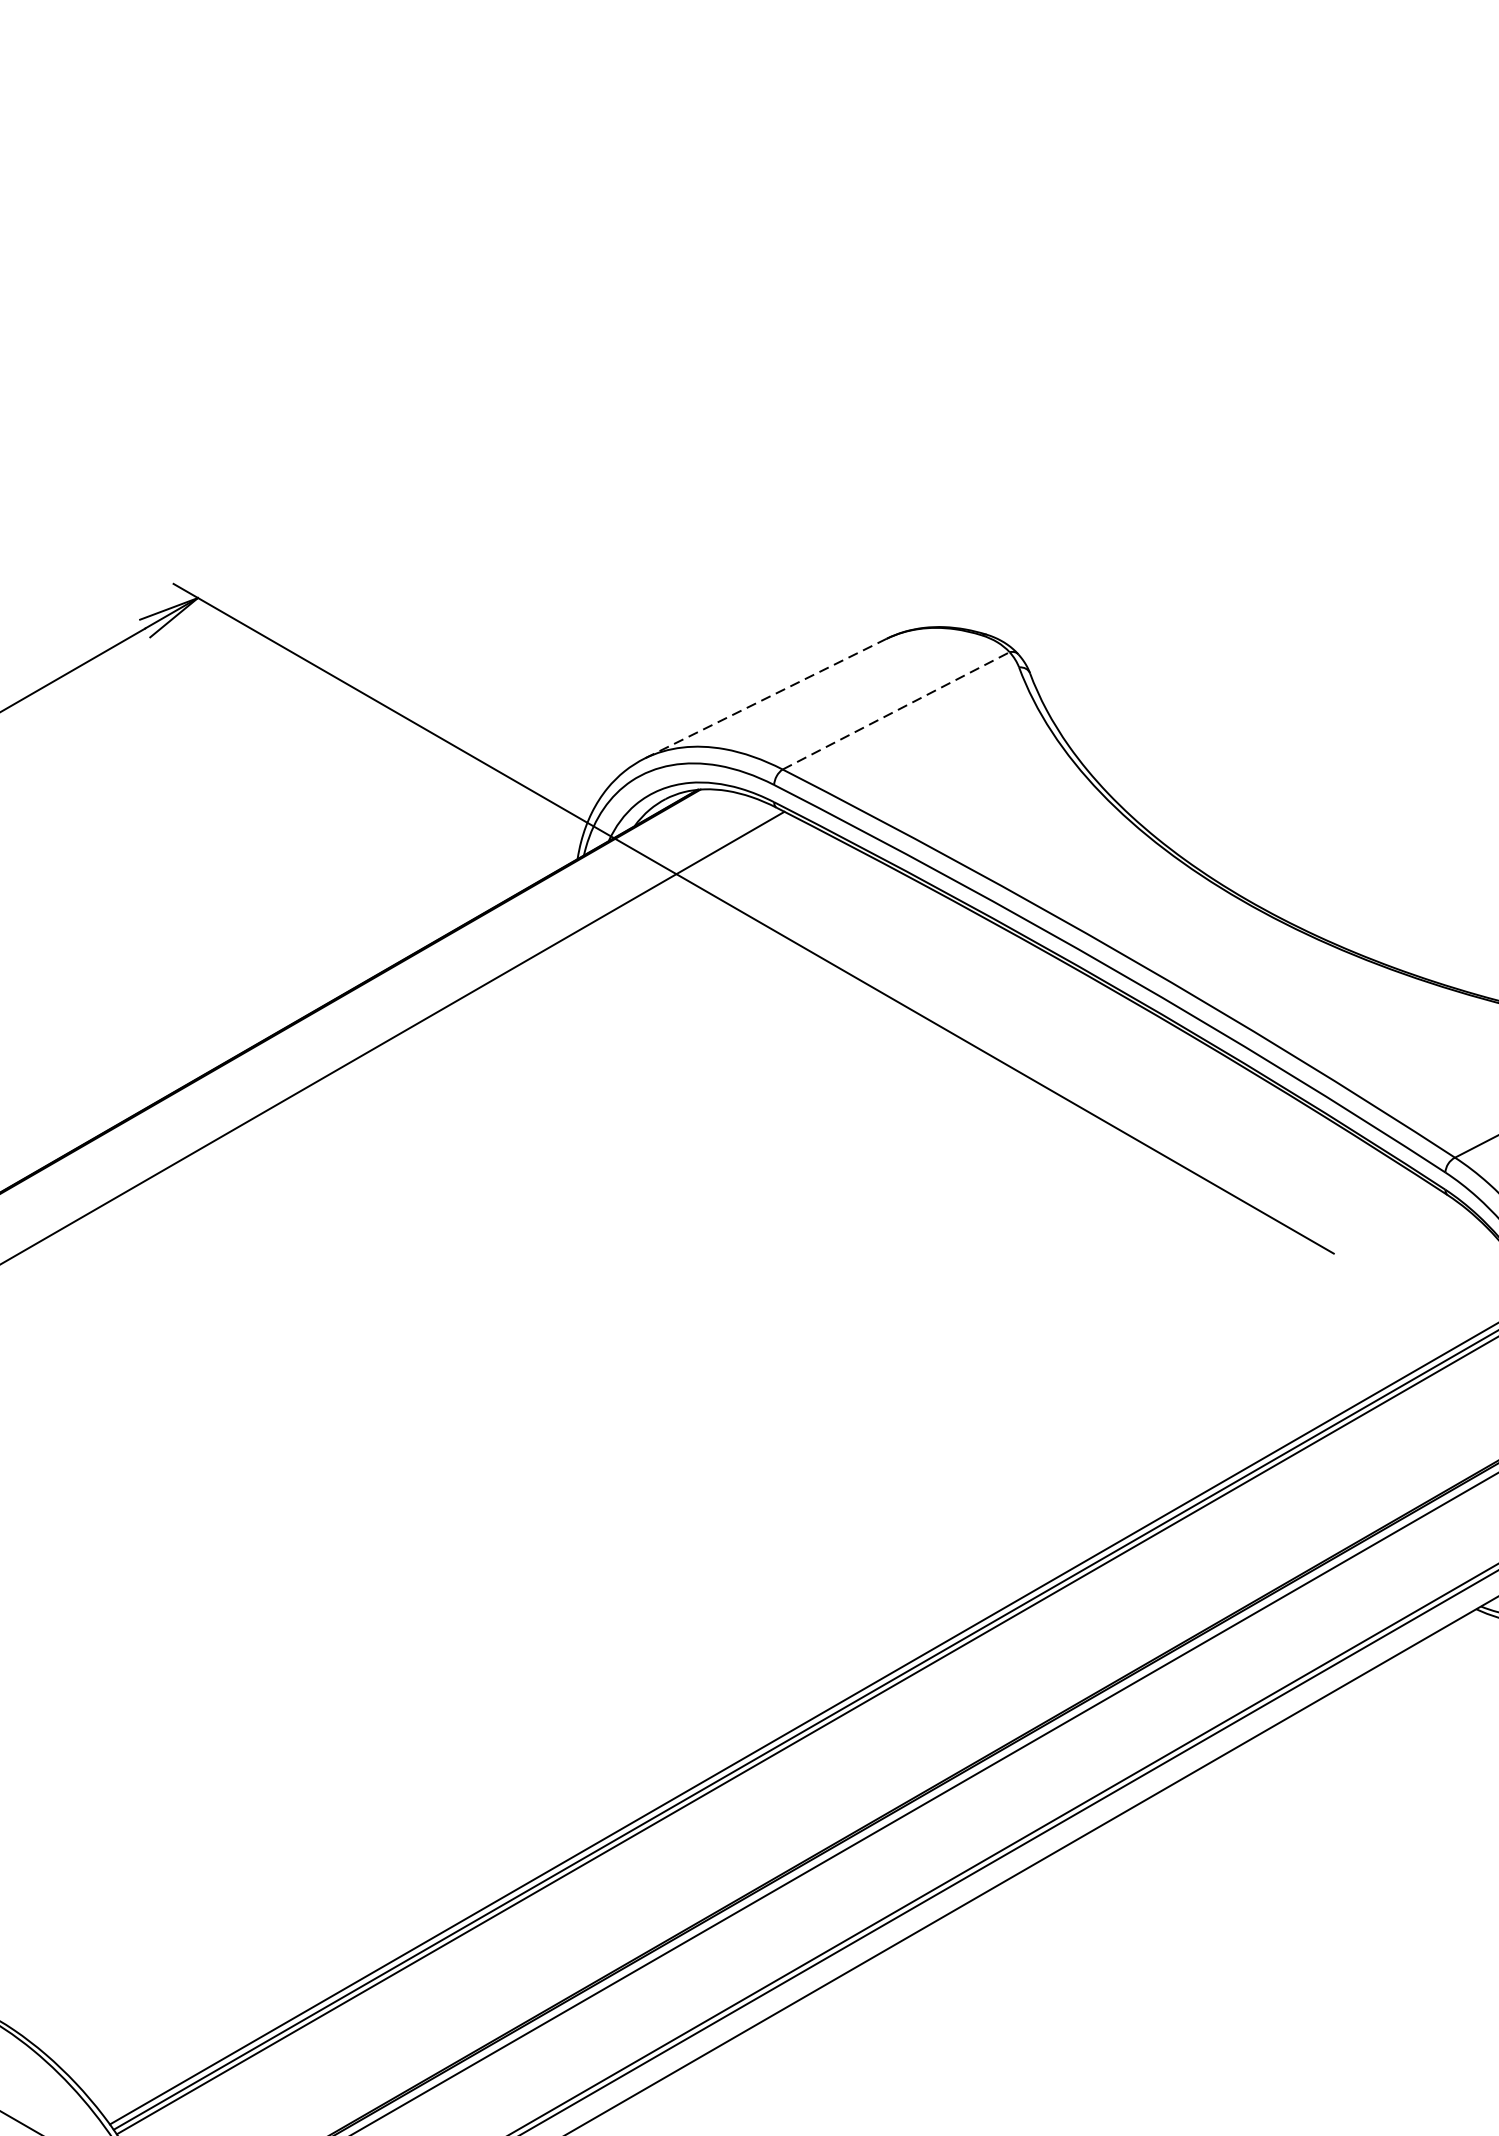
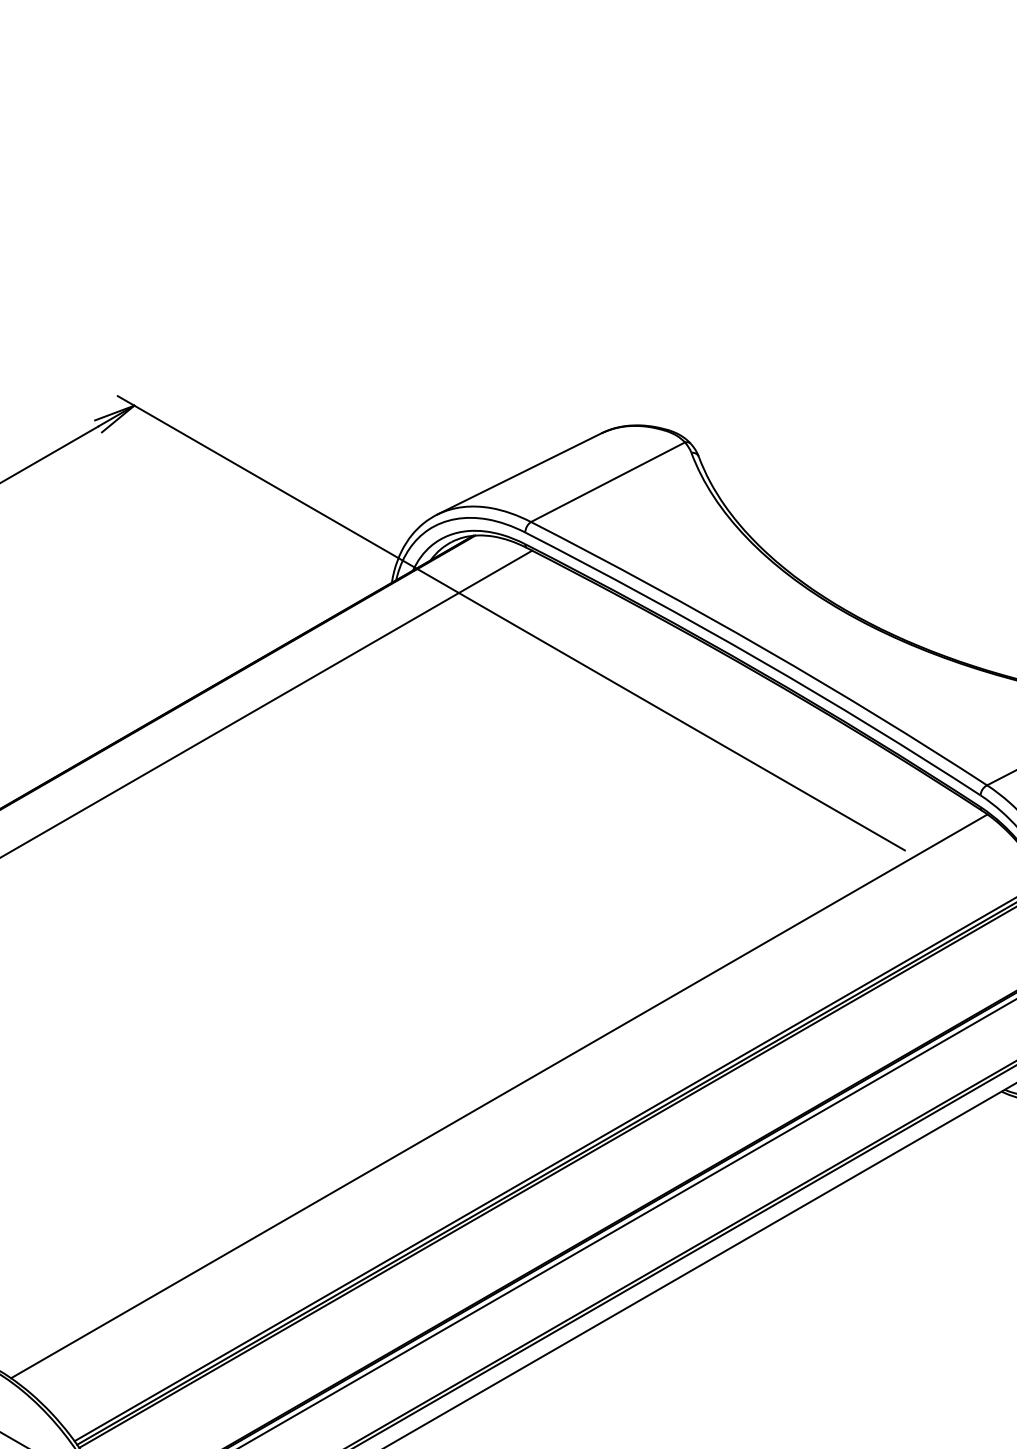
line: (765, 699) -> (519, 474), dashed -> solid
line: (896, 711) -> (608, 482), dashed -> solid
line: (736, 1616) -> (499, 1096), added

